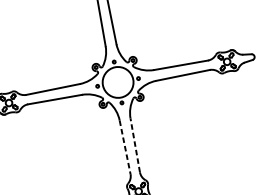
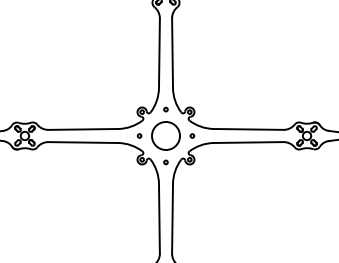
circle: (117, 82) -> (165, 135), size x0.71
line: (135, 145) -> (172, 218), dashed -> solid
line: (125, 147) -> (159, 218), dashed -> solid

